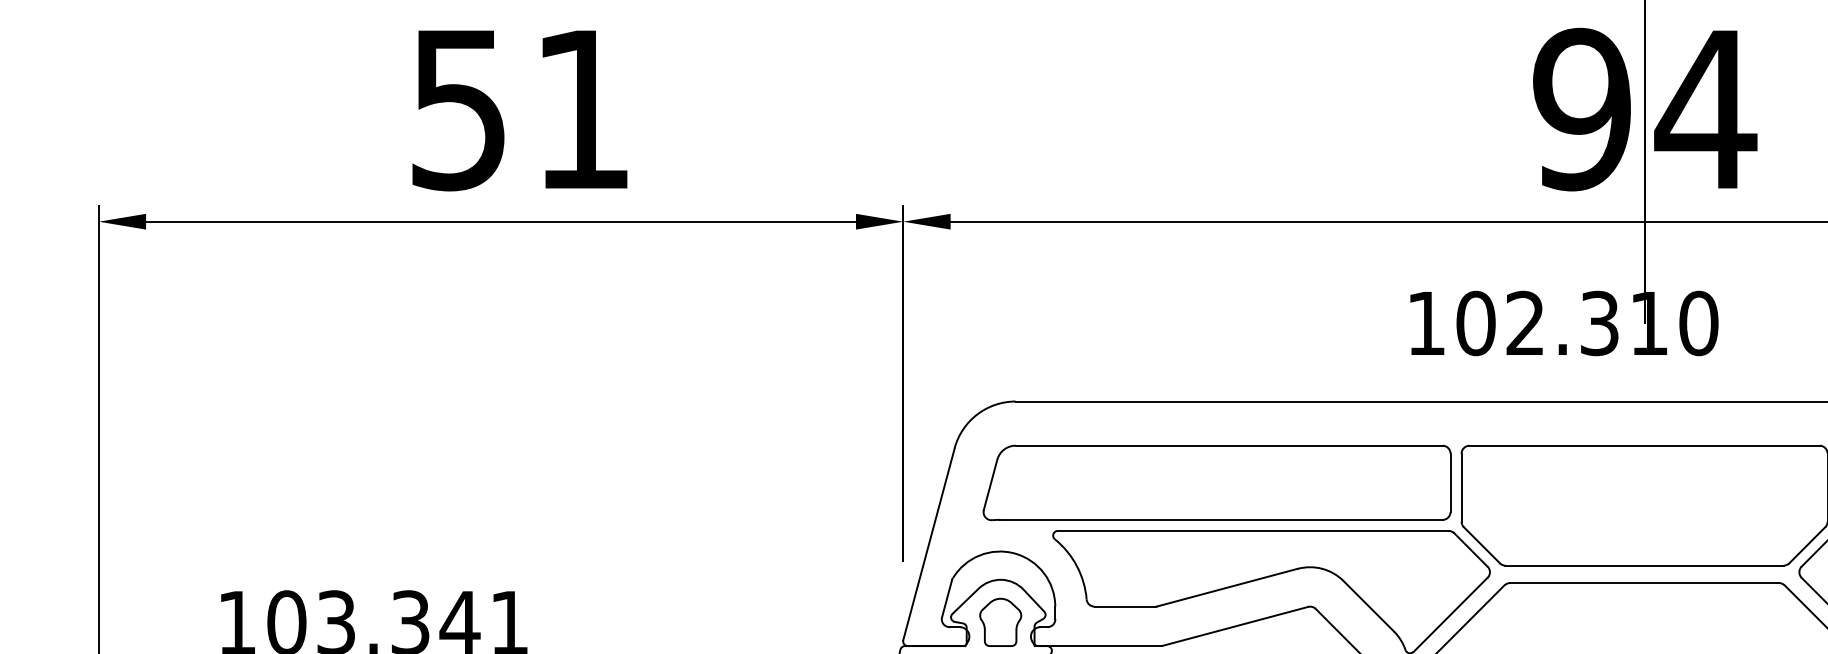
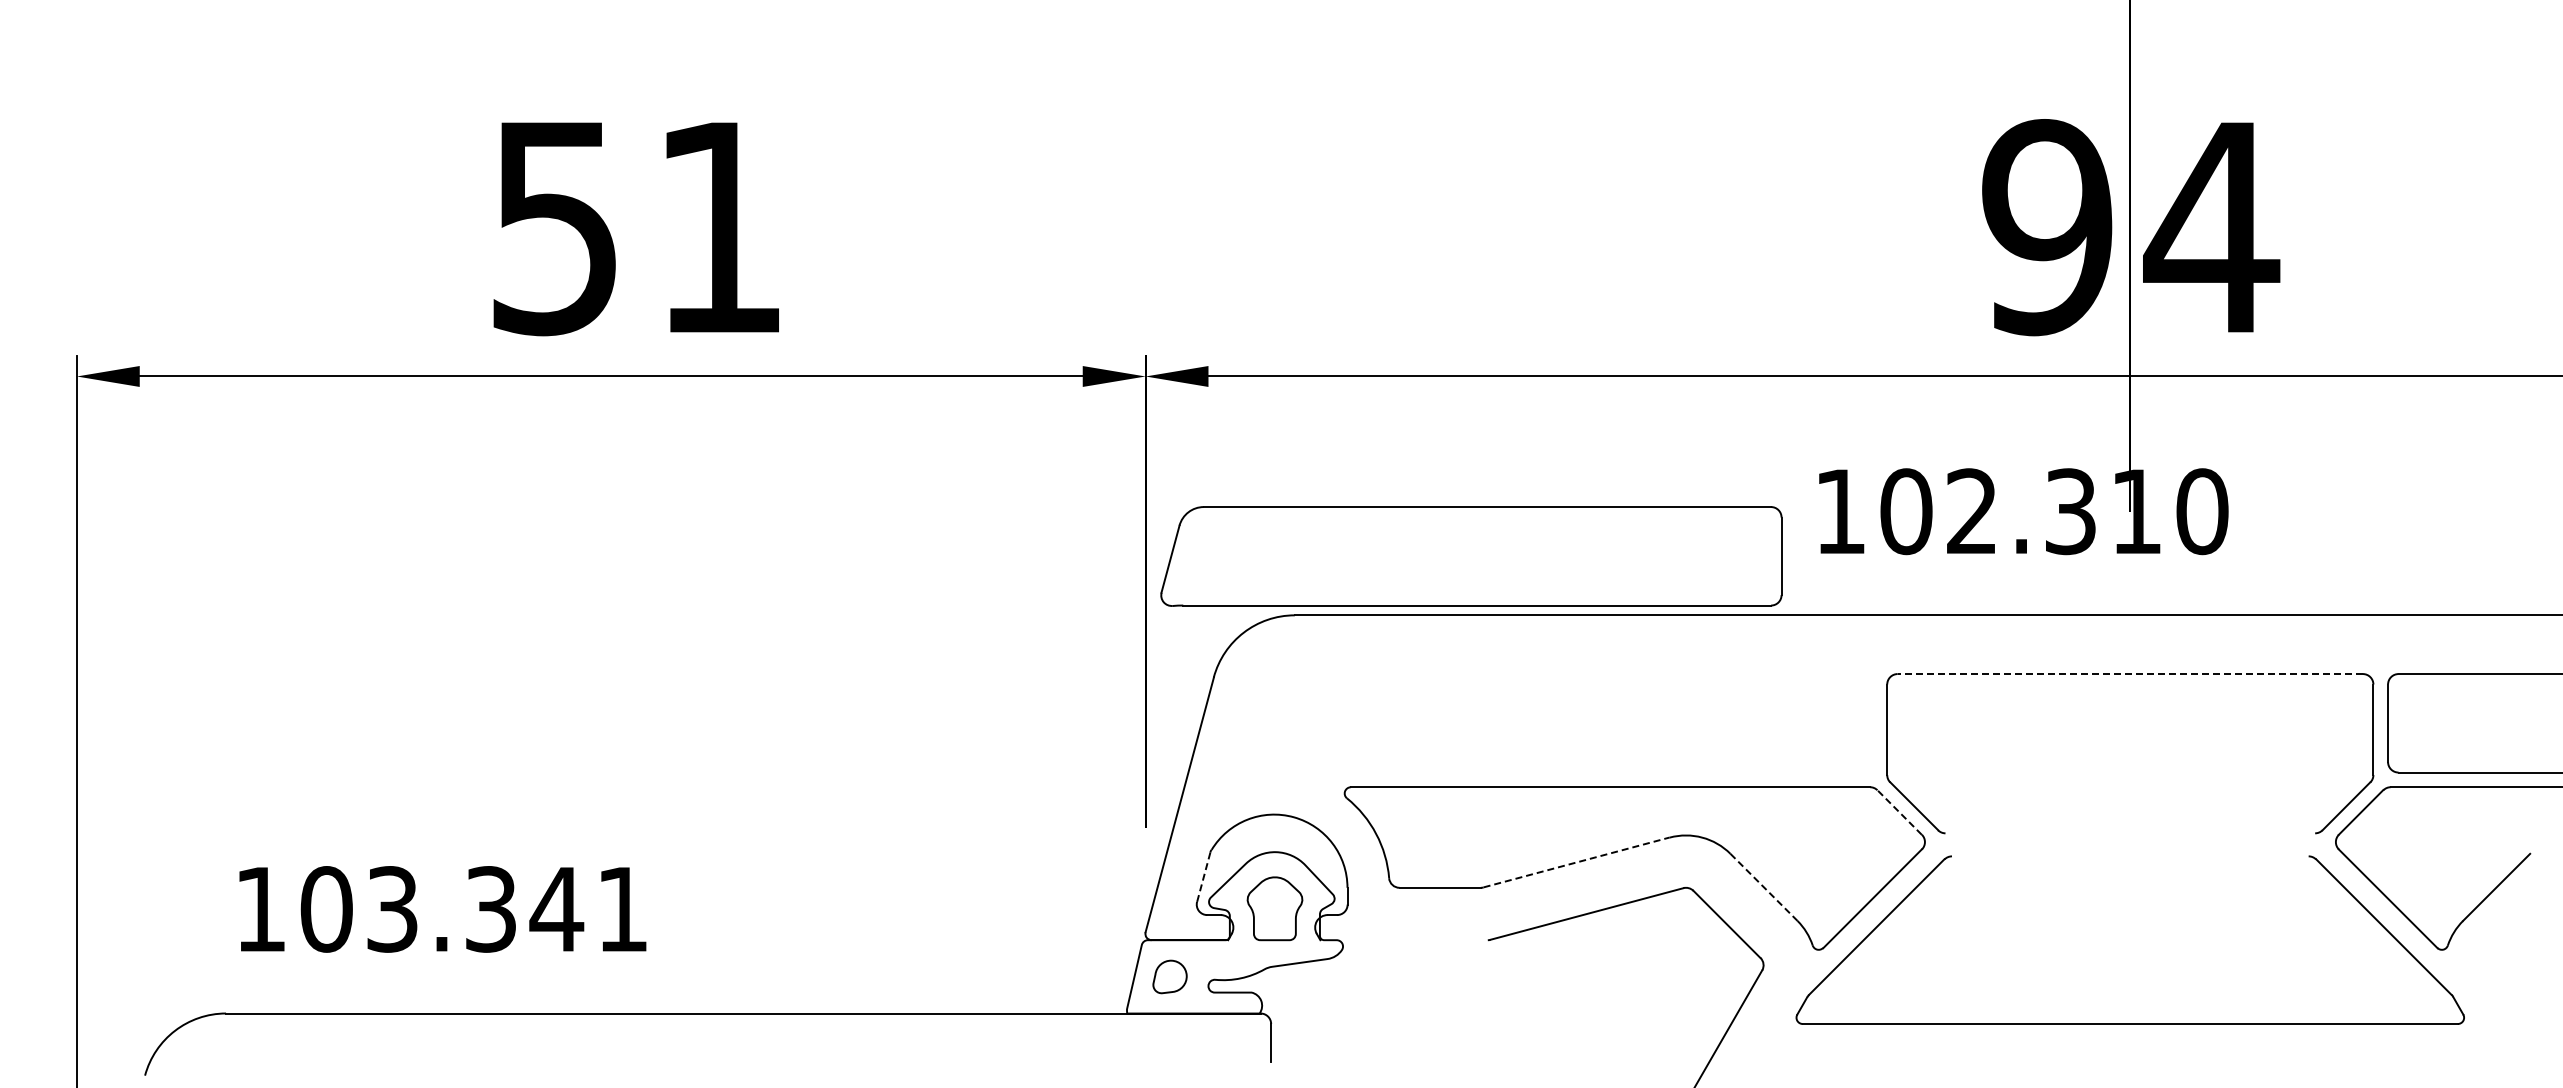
line: (1644, 446) -> (2130, 674), solid -> dashed
part: (1217, 482) -> (1471, 556), moved
line: (1470, 549) -> (1899, 812), solid -> dashed
line: (1644, 565) -> (2130, 833), removed
line: (1643, 583) -> (2129, 856), removed
line: (1228, 587) -> (1577, 862), solid -> dashed
line: (946, 598) -> (1203, 876), solid -> dashed
line: (1369, 606) -> (1764, 887), solid -> dashed
line: (1097, 646) -> (1403, 940), removed

